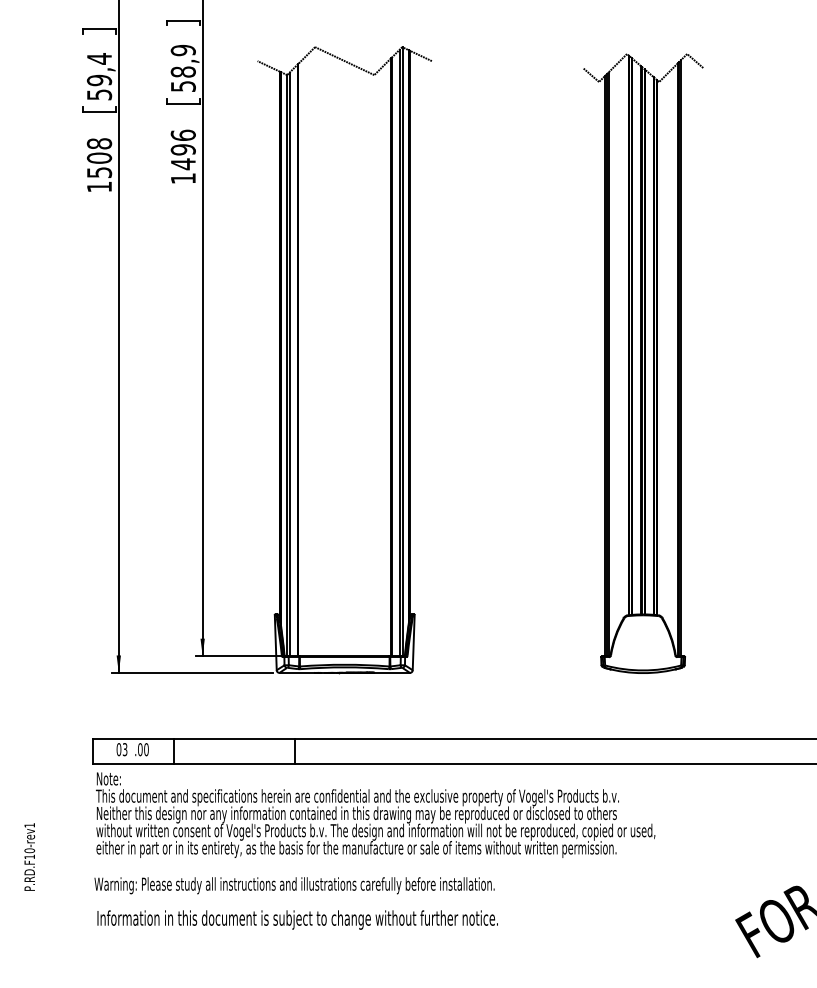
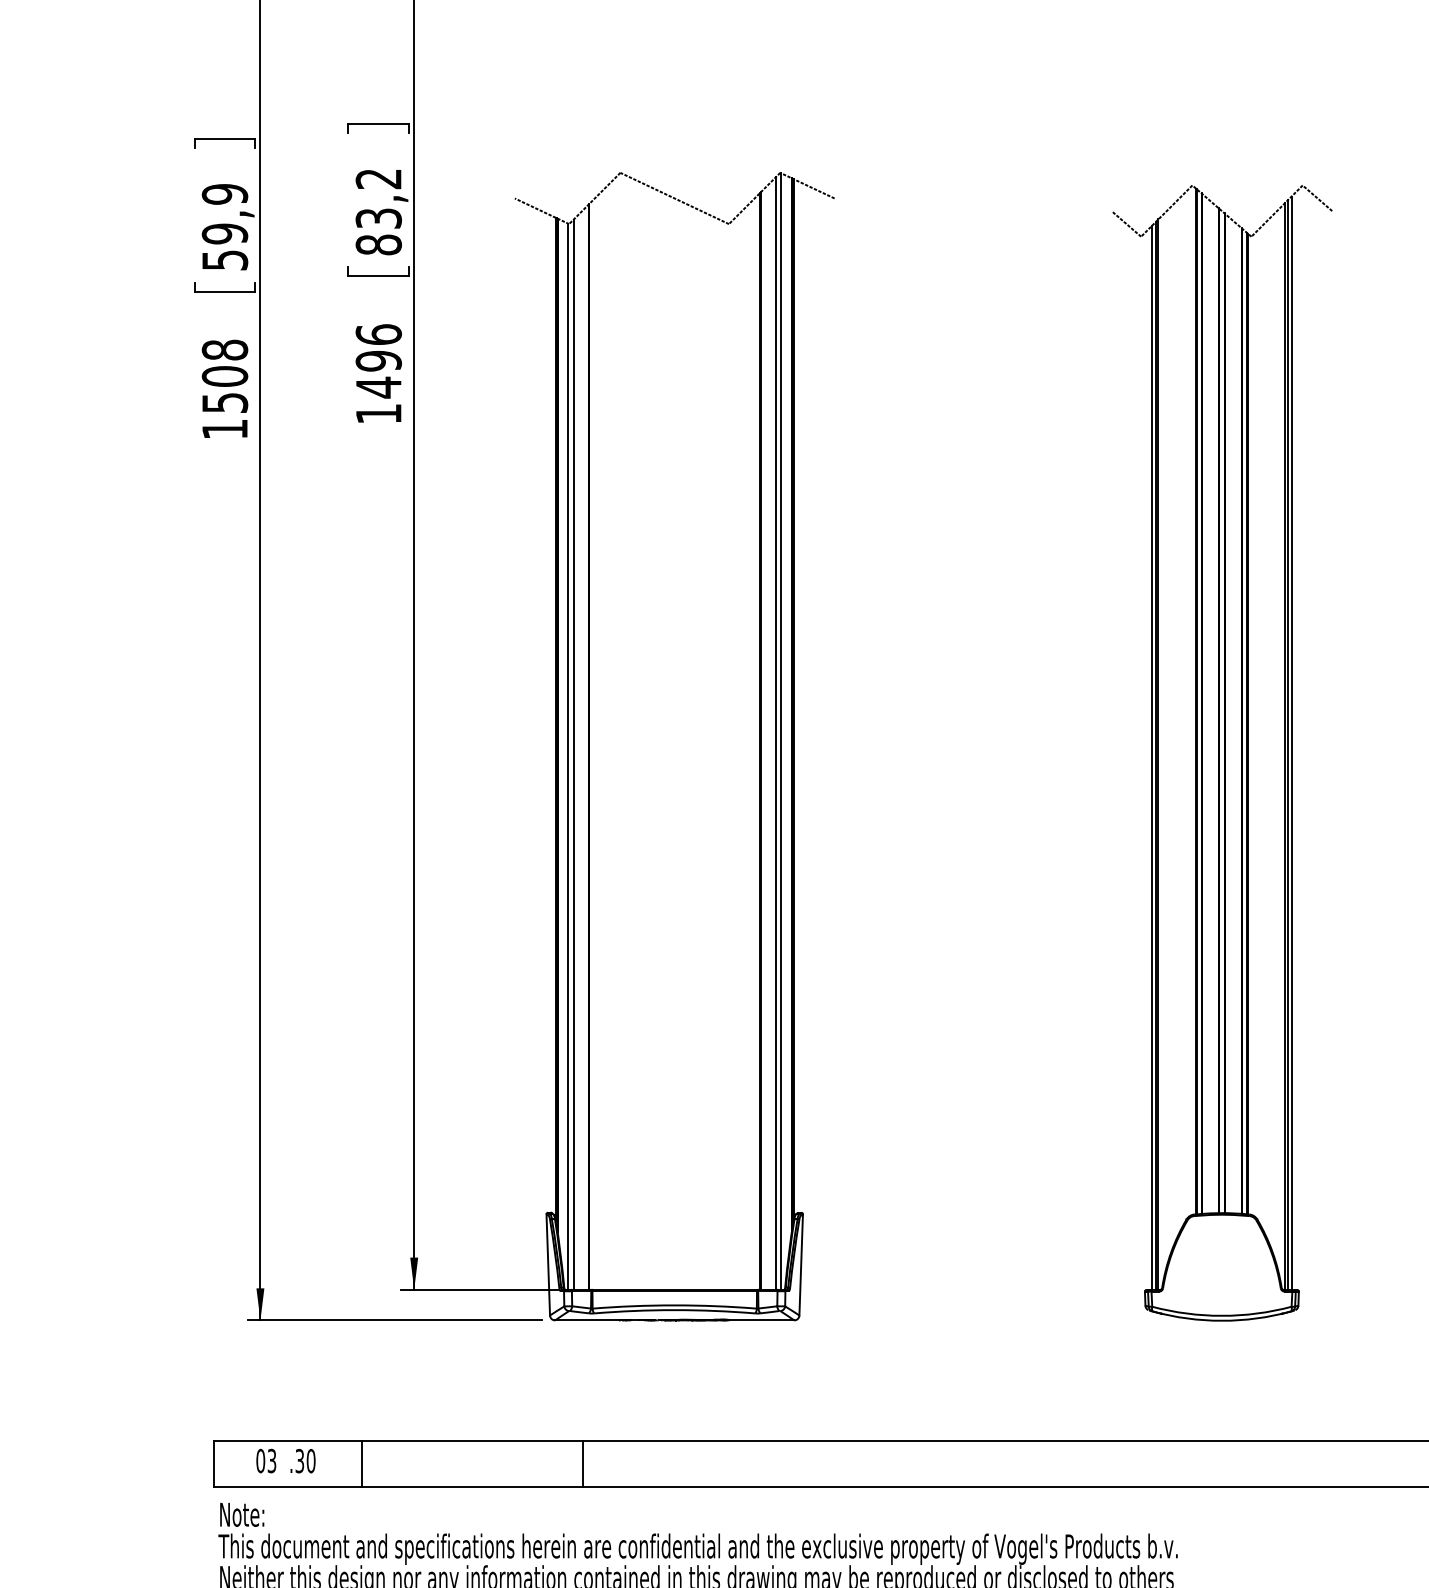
text: (99, 58) -> (225, 193), 59,4 -> 59,9
text: (182, 68) -> (377, 211), 58,9 -> 83,2
text: (140, 749) -> (300, 1460), .00 -> .30

